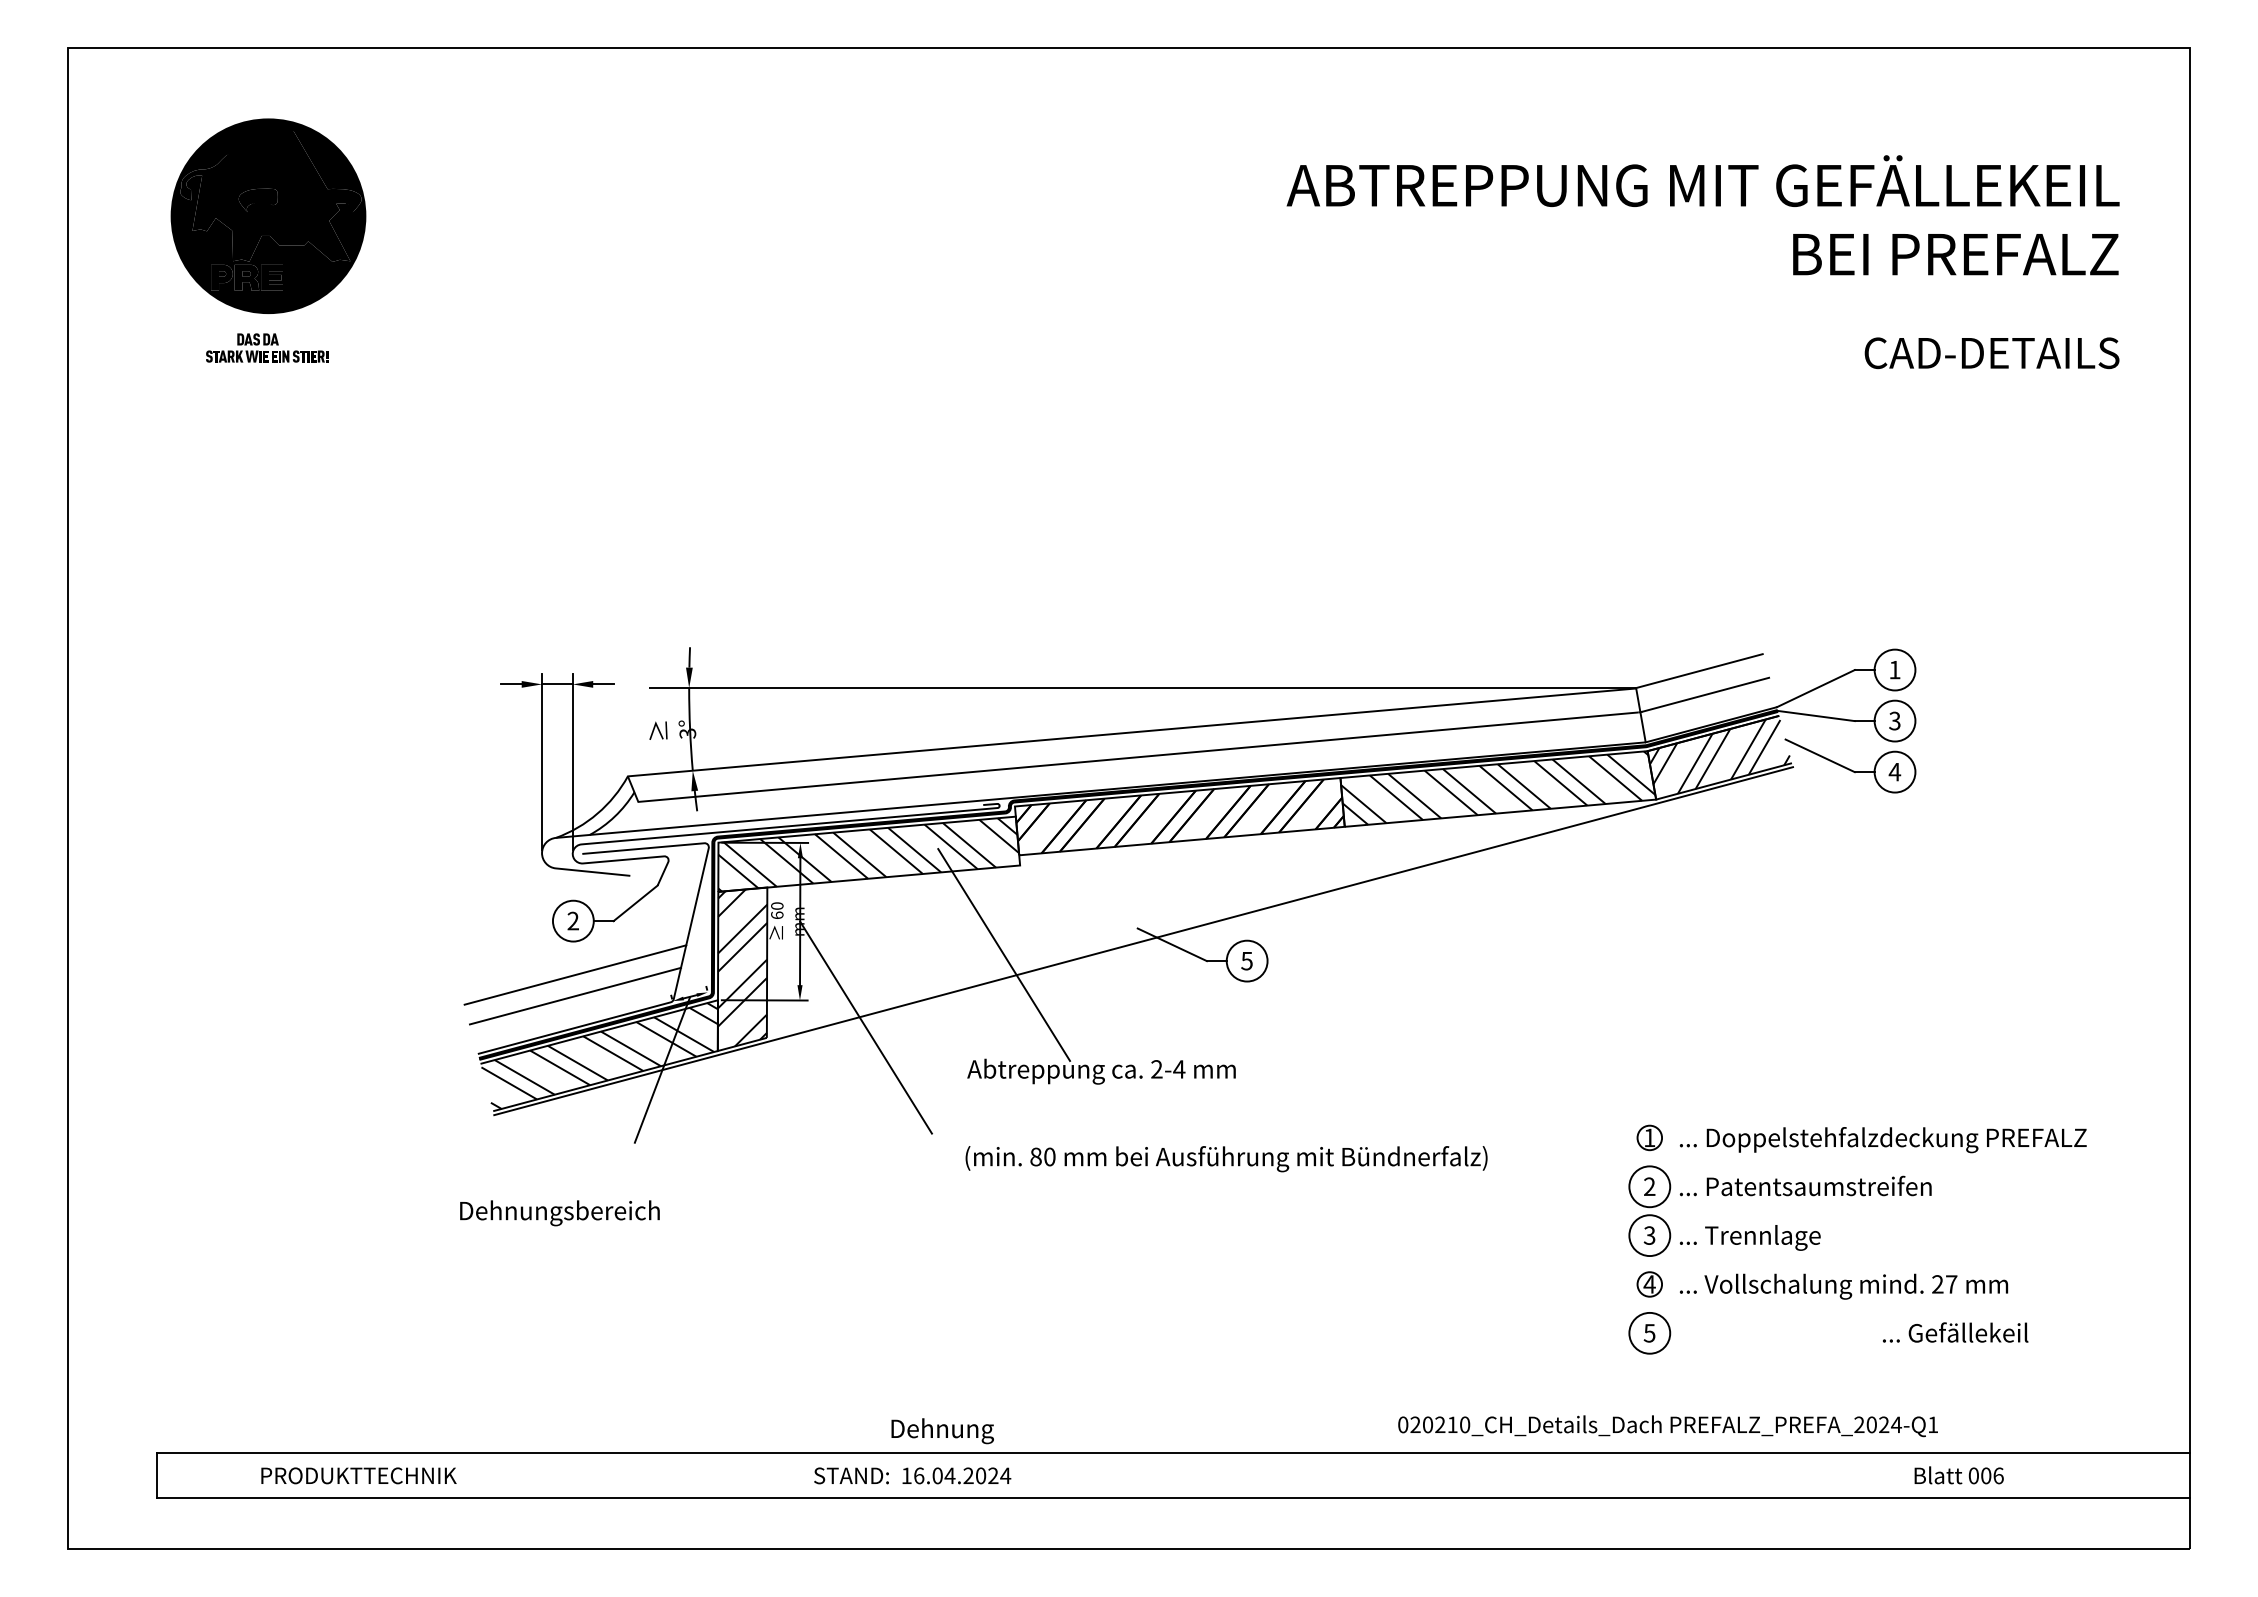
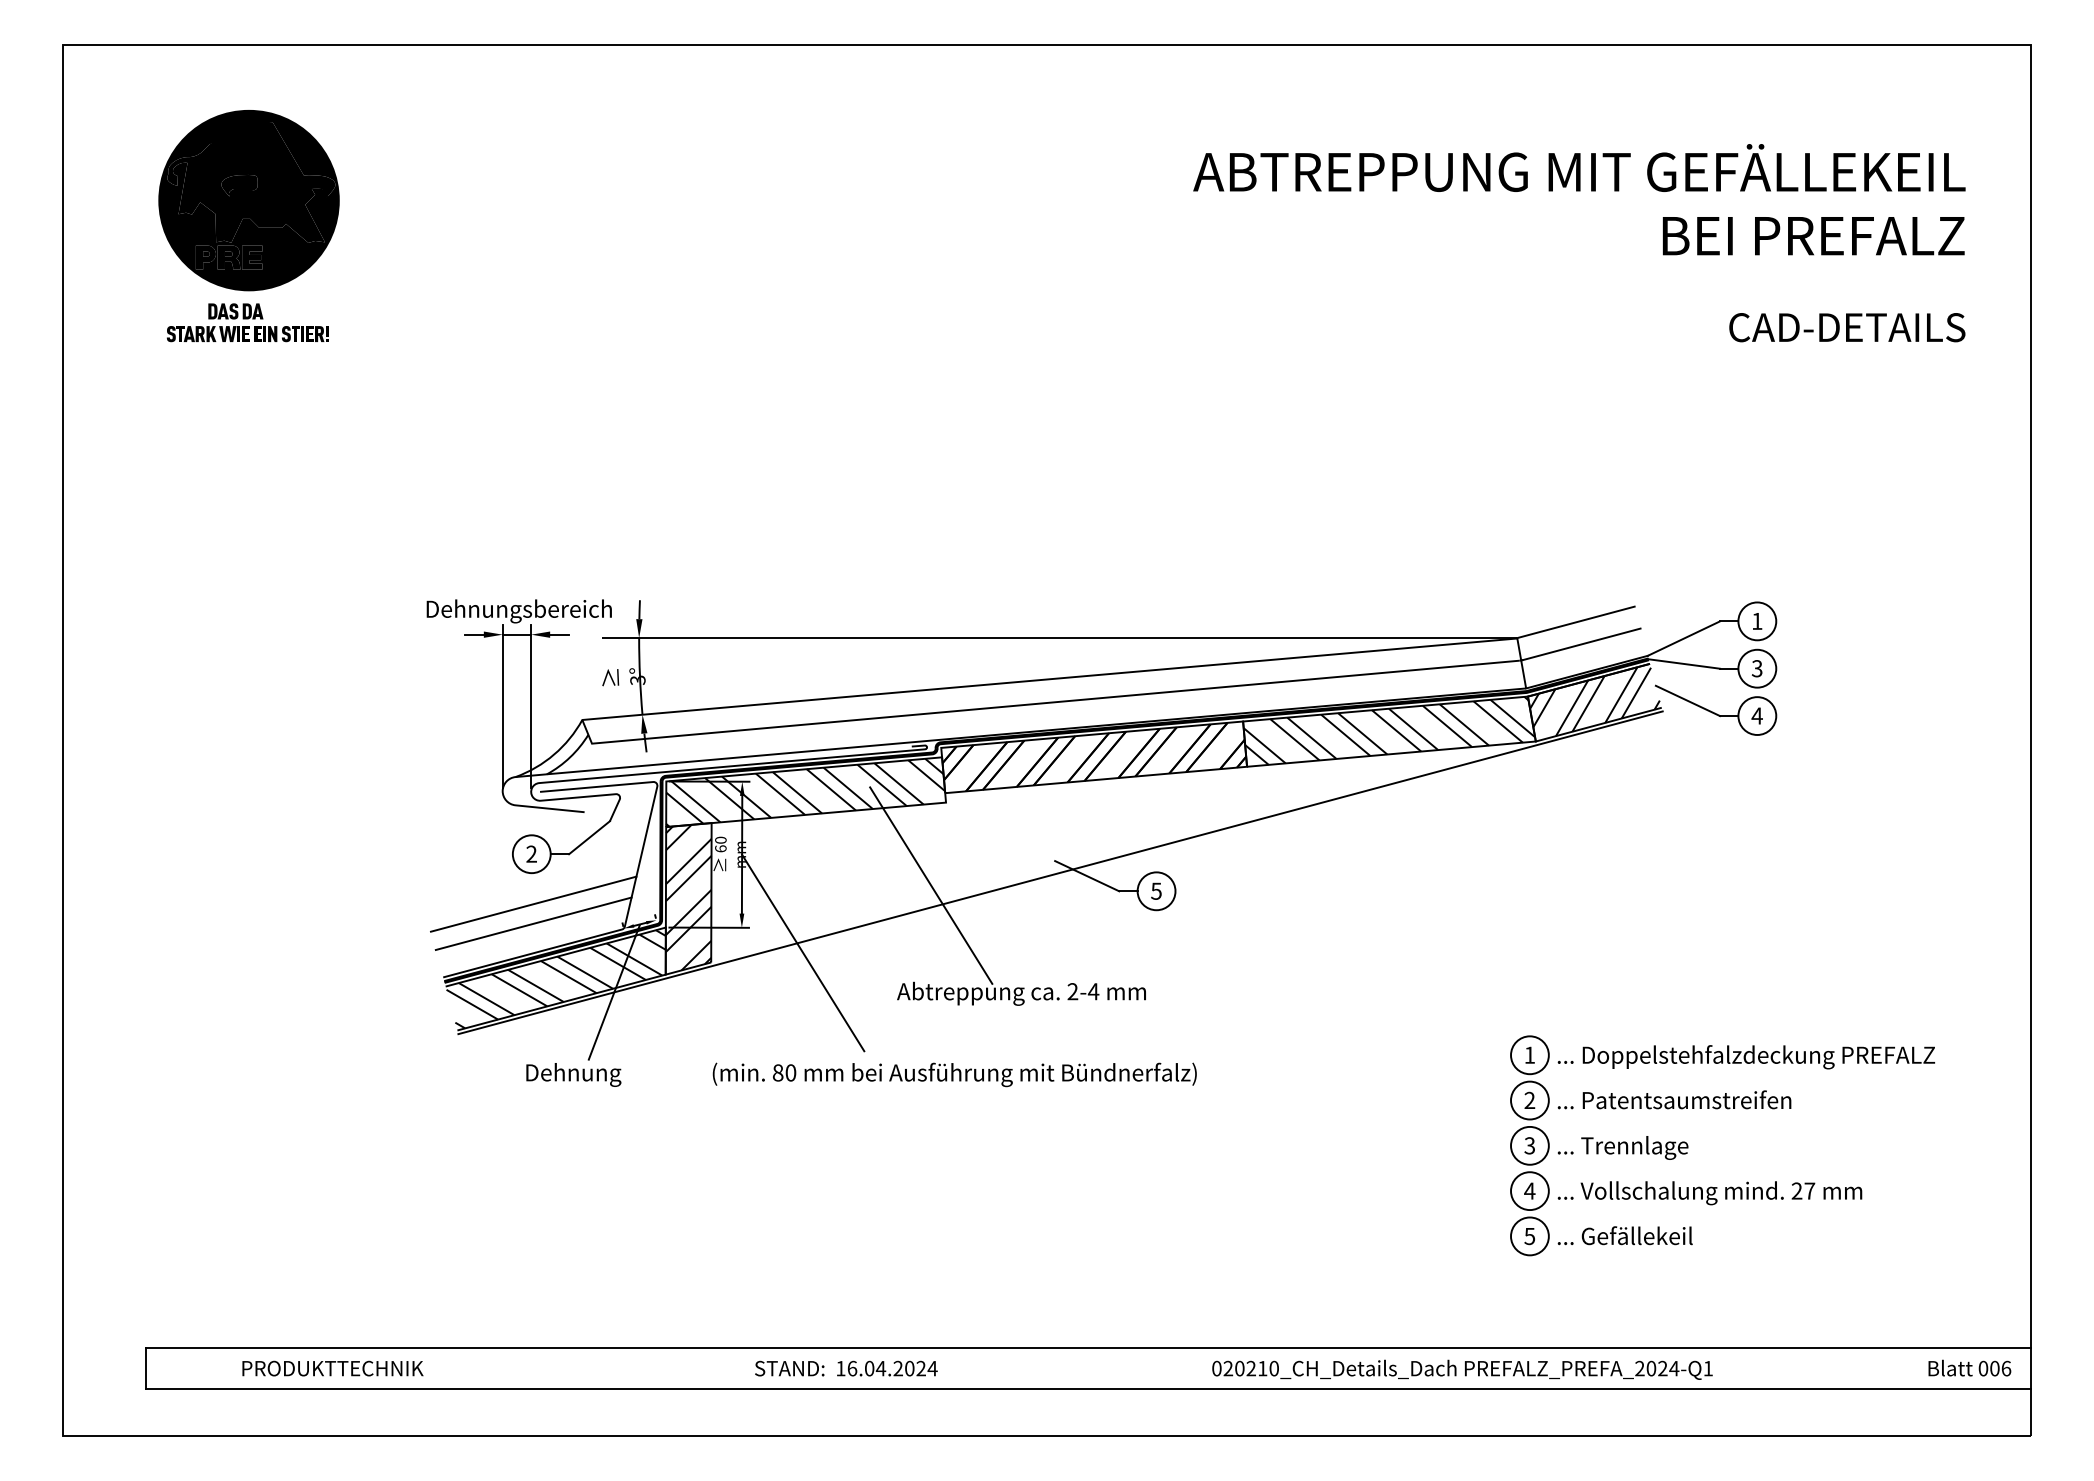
part: (266, 347) -> (247, 322), size x1.43
circle: (1649, 1137) -> (1529, 1054), size x1.67
text: (1226, 1159) -> (954, 1075), moved
text: (559, 1213) -> (518, 611), moved
circle: (1649, 1284) -> (1529, 1191), size x1.67
text: (1955, 1332) -> (1625, 1235), moved
text: (1667, 1426) -> (1461, 1370), moved
text: (942, 1431) -> (573, 1075), moved
text: (1958, 1475) -> (1969, 1368), moved

